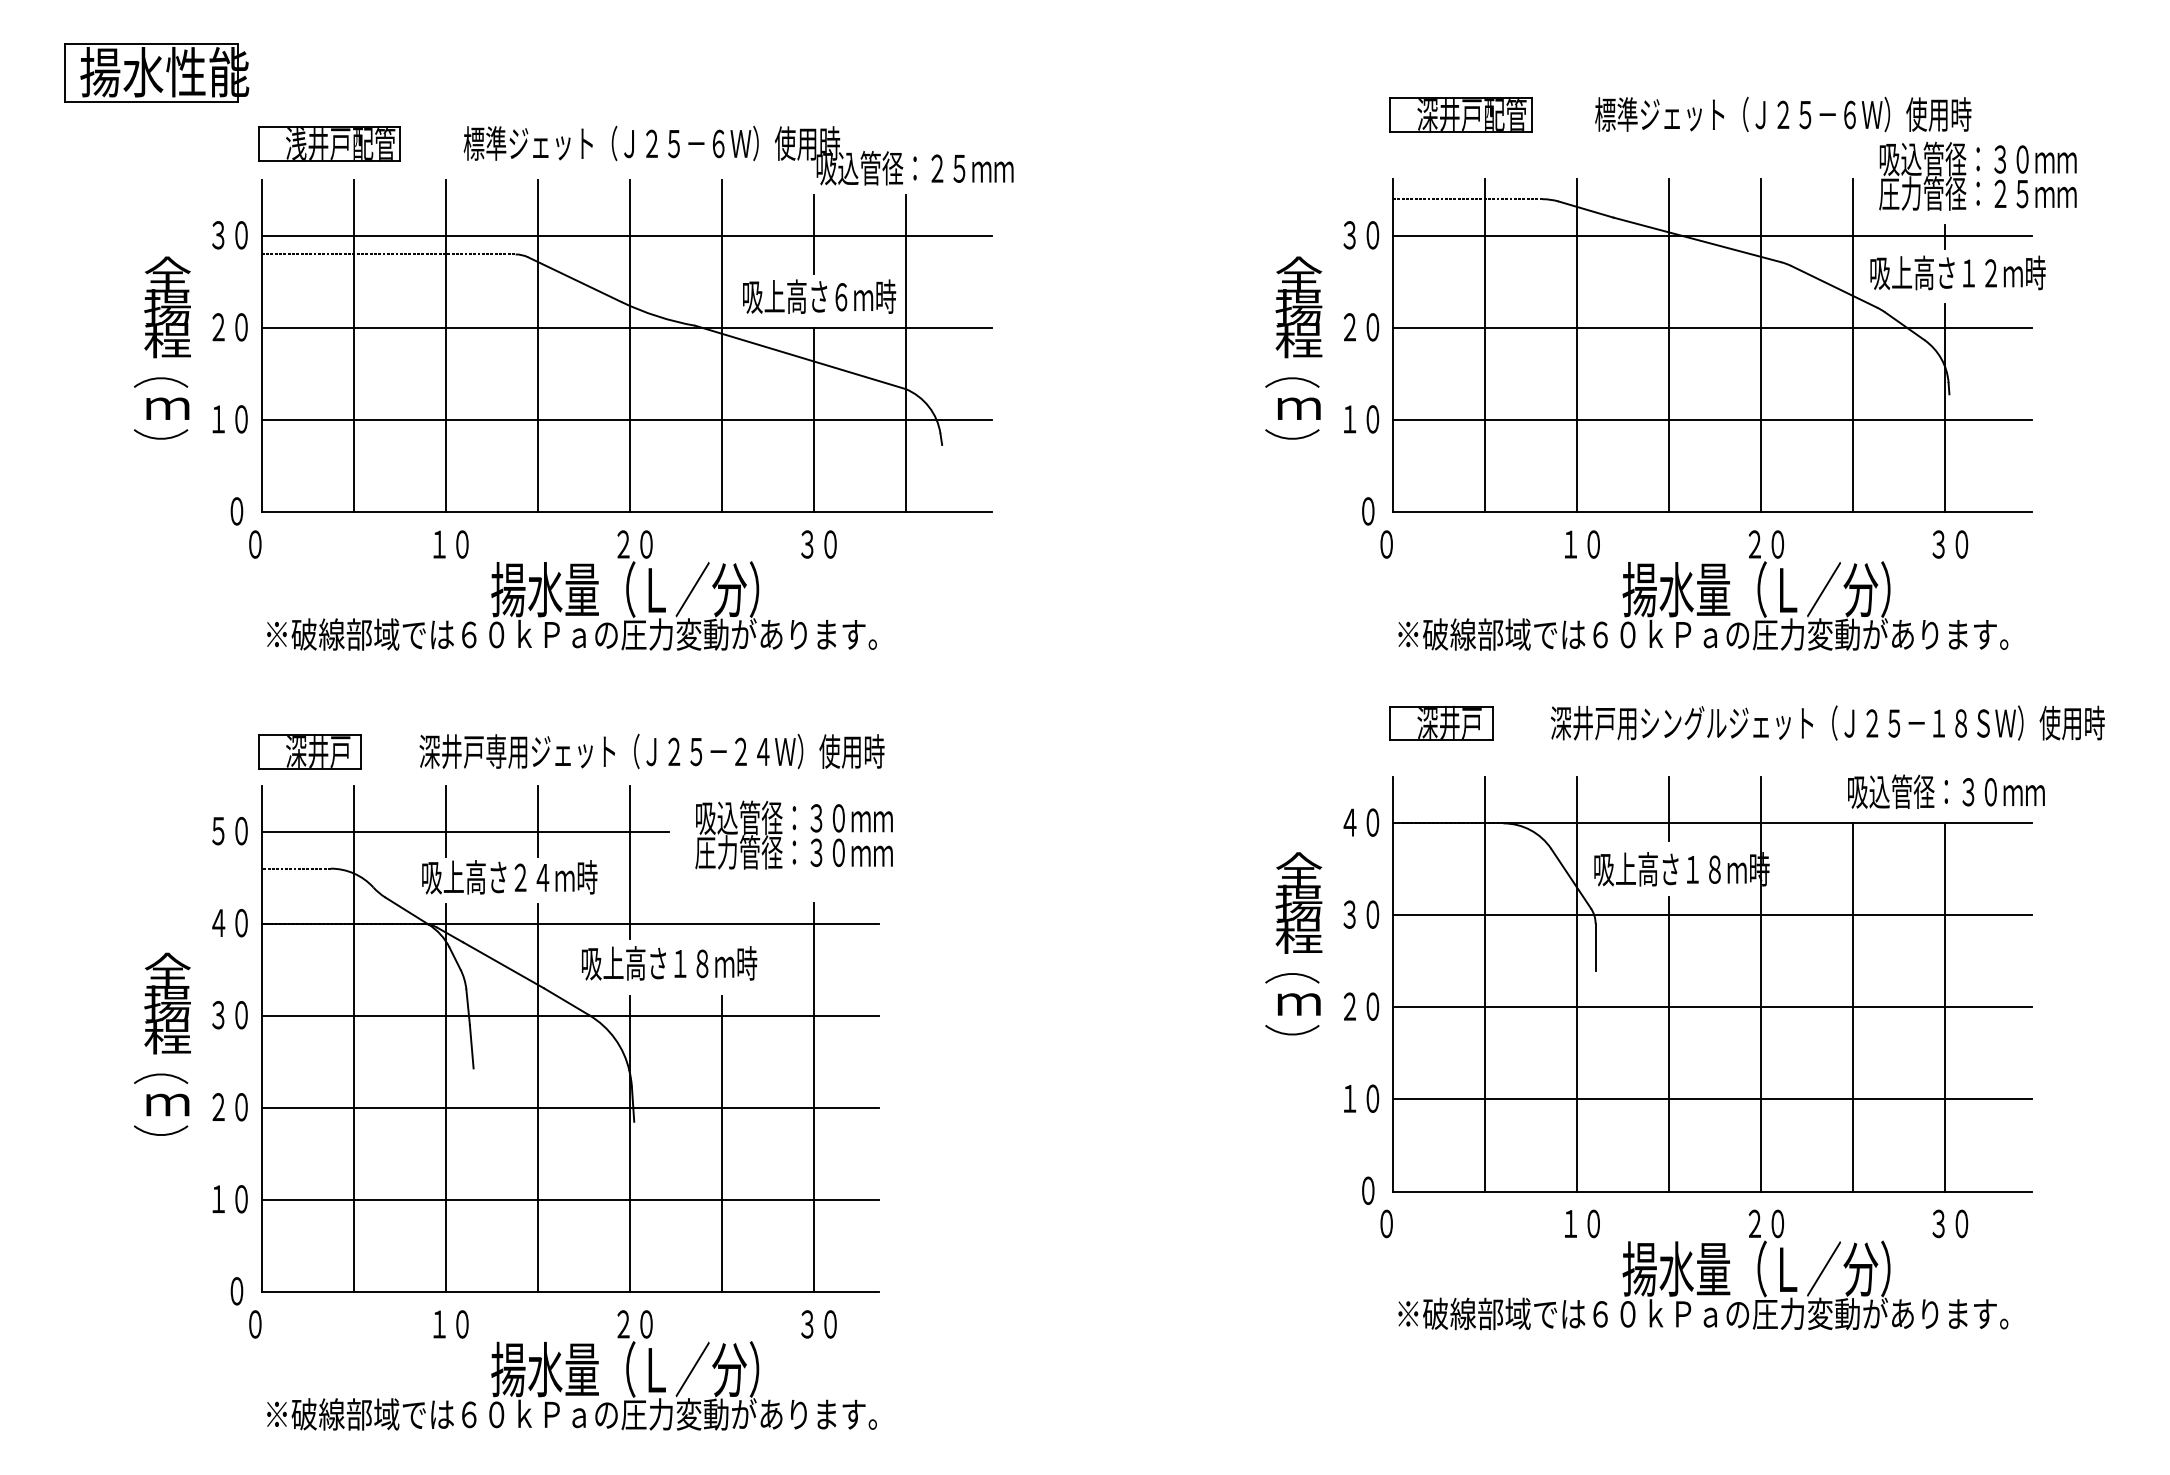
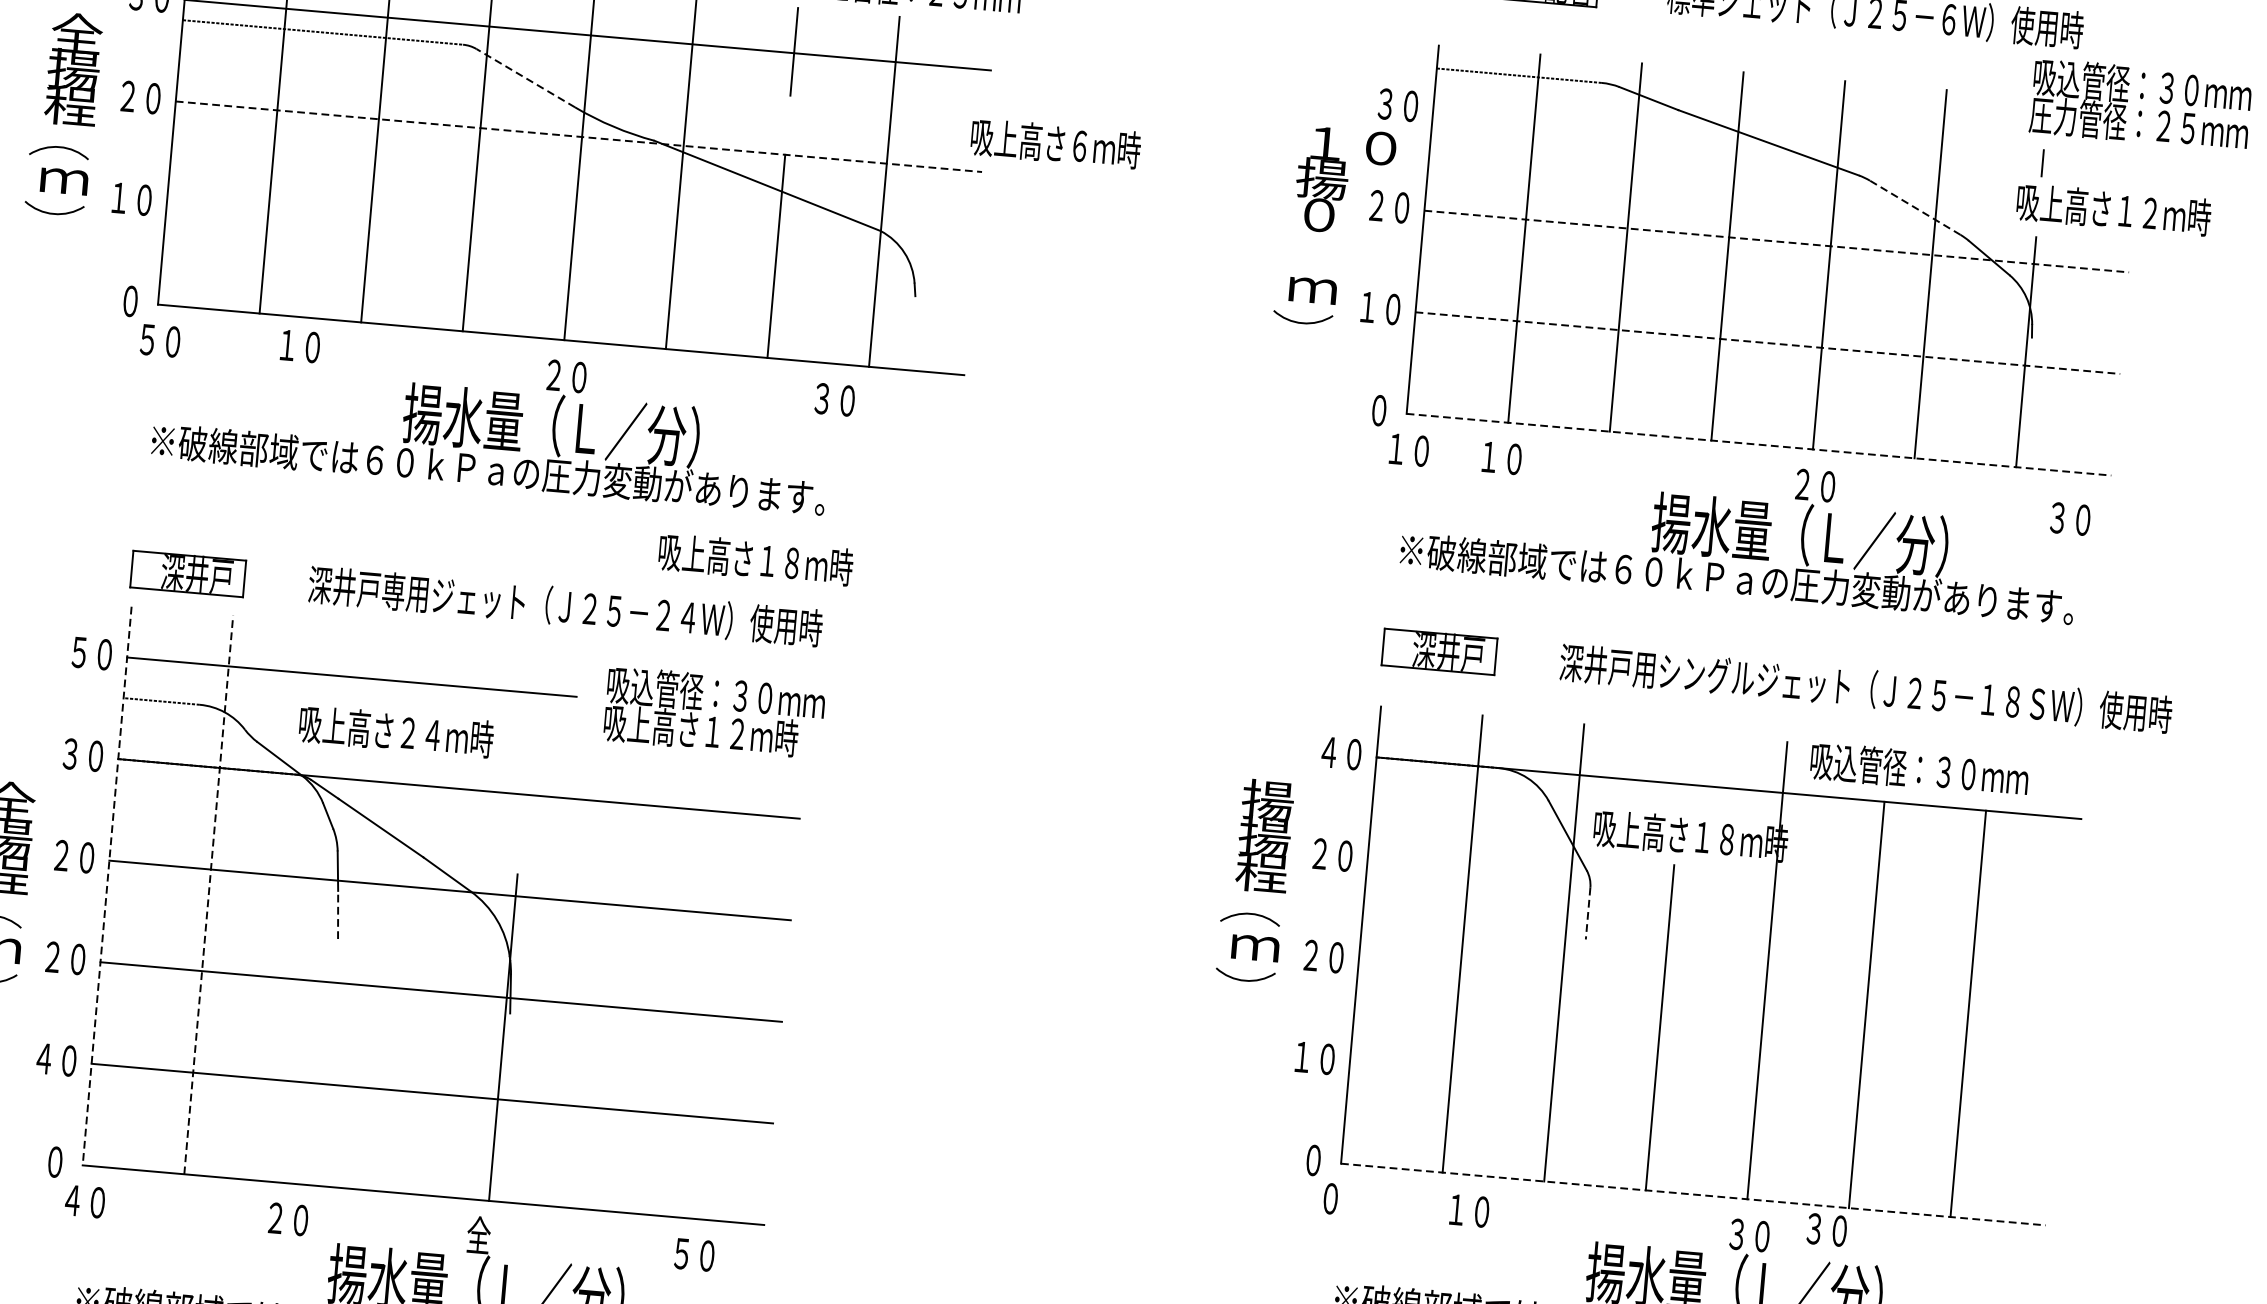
text: (1977, 175) -> (2140, 103), moved
line: (1712, 236) -> (1785, 140), removed
text: (1957, 272) -> (2113, 209), moved
text: (1319, 274) -> (1348, 144), 全 -> １０
line: (574, 279) -> (525, 78), solid -> dashed
line: (1834, 286) -> (1915, 207), solid -> dashed
text: (819, 296) -> (1055, 143), moved
line: (627, 328) -> (579, 137), solid -> dashed
line: (1712, 328) -> (1776, 242), solid -> dashed
text: (1298, 340) -> (1318, 215), 程 -> ０
arc: (1292, 379) -> (1308, 257), removed
line: (626, 420) -> (569, 238), removed
line: (1712, 420) -> (1767, 343), solid -> dashed
line: (1712, 512) -> (1759, 445), solid -> dashed
text: (266, 544) -> (160, 340), ０ -> ５０
text: (450, 544) -> (299, 346), moved
text: (818, 544) -> (834, 399), moved
text: (1397, 544) -> (1408, 450), ０ -> １０
text: (1582, 544) -> (1502, 458), moved
text: (1950, 544) -> (2070, 519), moved
text: (1946, 791) -> (1919, 769), moved
line: (1669, 808) -> (1683, 767), removed
line: (445, 820) -> (330, 662), removed
line: (537, 820) -> (432, 671), removed
text: (793, 852) -> (711, 731), 圧力管径：３０ｍｍ -> 吸上高さ１２ｍ時
line: (629, 861) -> (530, 725), removed
text: (1298, 870) -> (1267, 800), 全 -> 揚
text: (1349, 914) -> (1319, 853), ３０ -> ２０
line: (1712, 915) -> (1720, 889), removed
text: (218, 922) -> (70, 753), ４０ -> ３０
line: (1595, 947) -> (1587, 913), solid -> dashed
text: (669, 963) -> (755, 559), moved
line: (1712, 1007) -> (1711, 991), removed
text: (218, 1015) -> (61, 856), ３０ -> ２０
line: (353, 1038) -> (208, 894), solid -> dashed
line: (261, 1039) -> (106, 886), solid -> dashed
line: (471, 1046) -> (337, 914), solid -> dashed
line: (445, 1097) -> (304, 968), removed
line: (537, 1097) -> (405, 977), removed
line: (814, 1097) -> (711, 1004), removed
line: (1712, 1099) -> (1702, 1092), removed
line: (722, 1144) -> (605, 1047), removed
line: (1712, 1191) -> (1693, 1194), solid -> dashed
text: (218, 1199) -> (43, 1059), １０ -> ４０
text: (1582, 1223) -> (1469, 1210), moved
text: (1950, 1223) -> (1827, 1229), moved
text: (1754, 1224) -> (1736, 1234), ２０ -> ３０
text: (438, 1322) -> (274, 1216), １０ -> ２０
text: (632, 1323) -> (488, 1235), ２０ -> 全
text: (266, 1324) -> (84, 1201), ０ -> ４０
text: (807, 1324) -> (681, 1253), ３０ -> ５０

